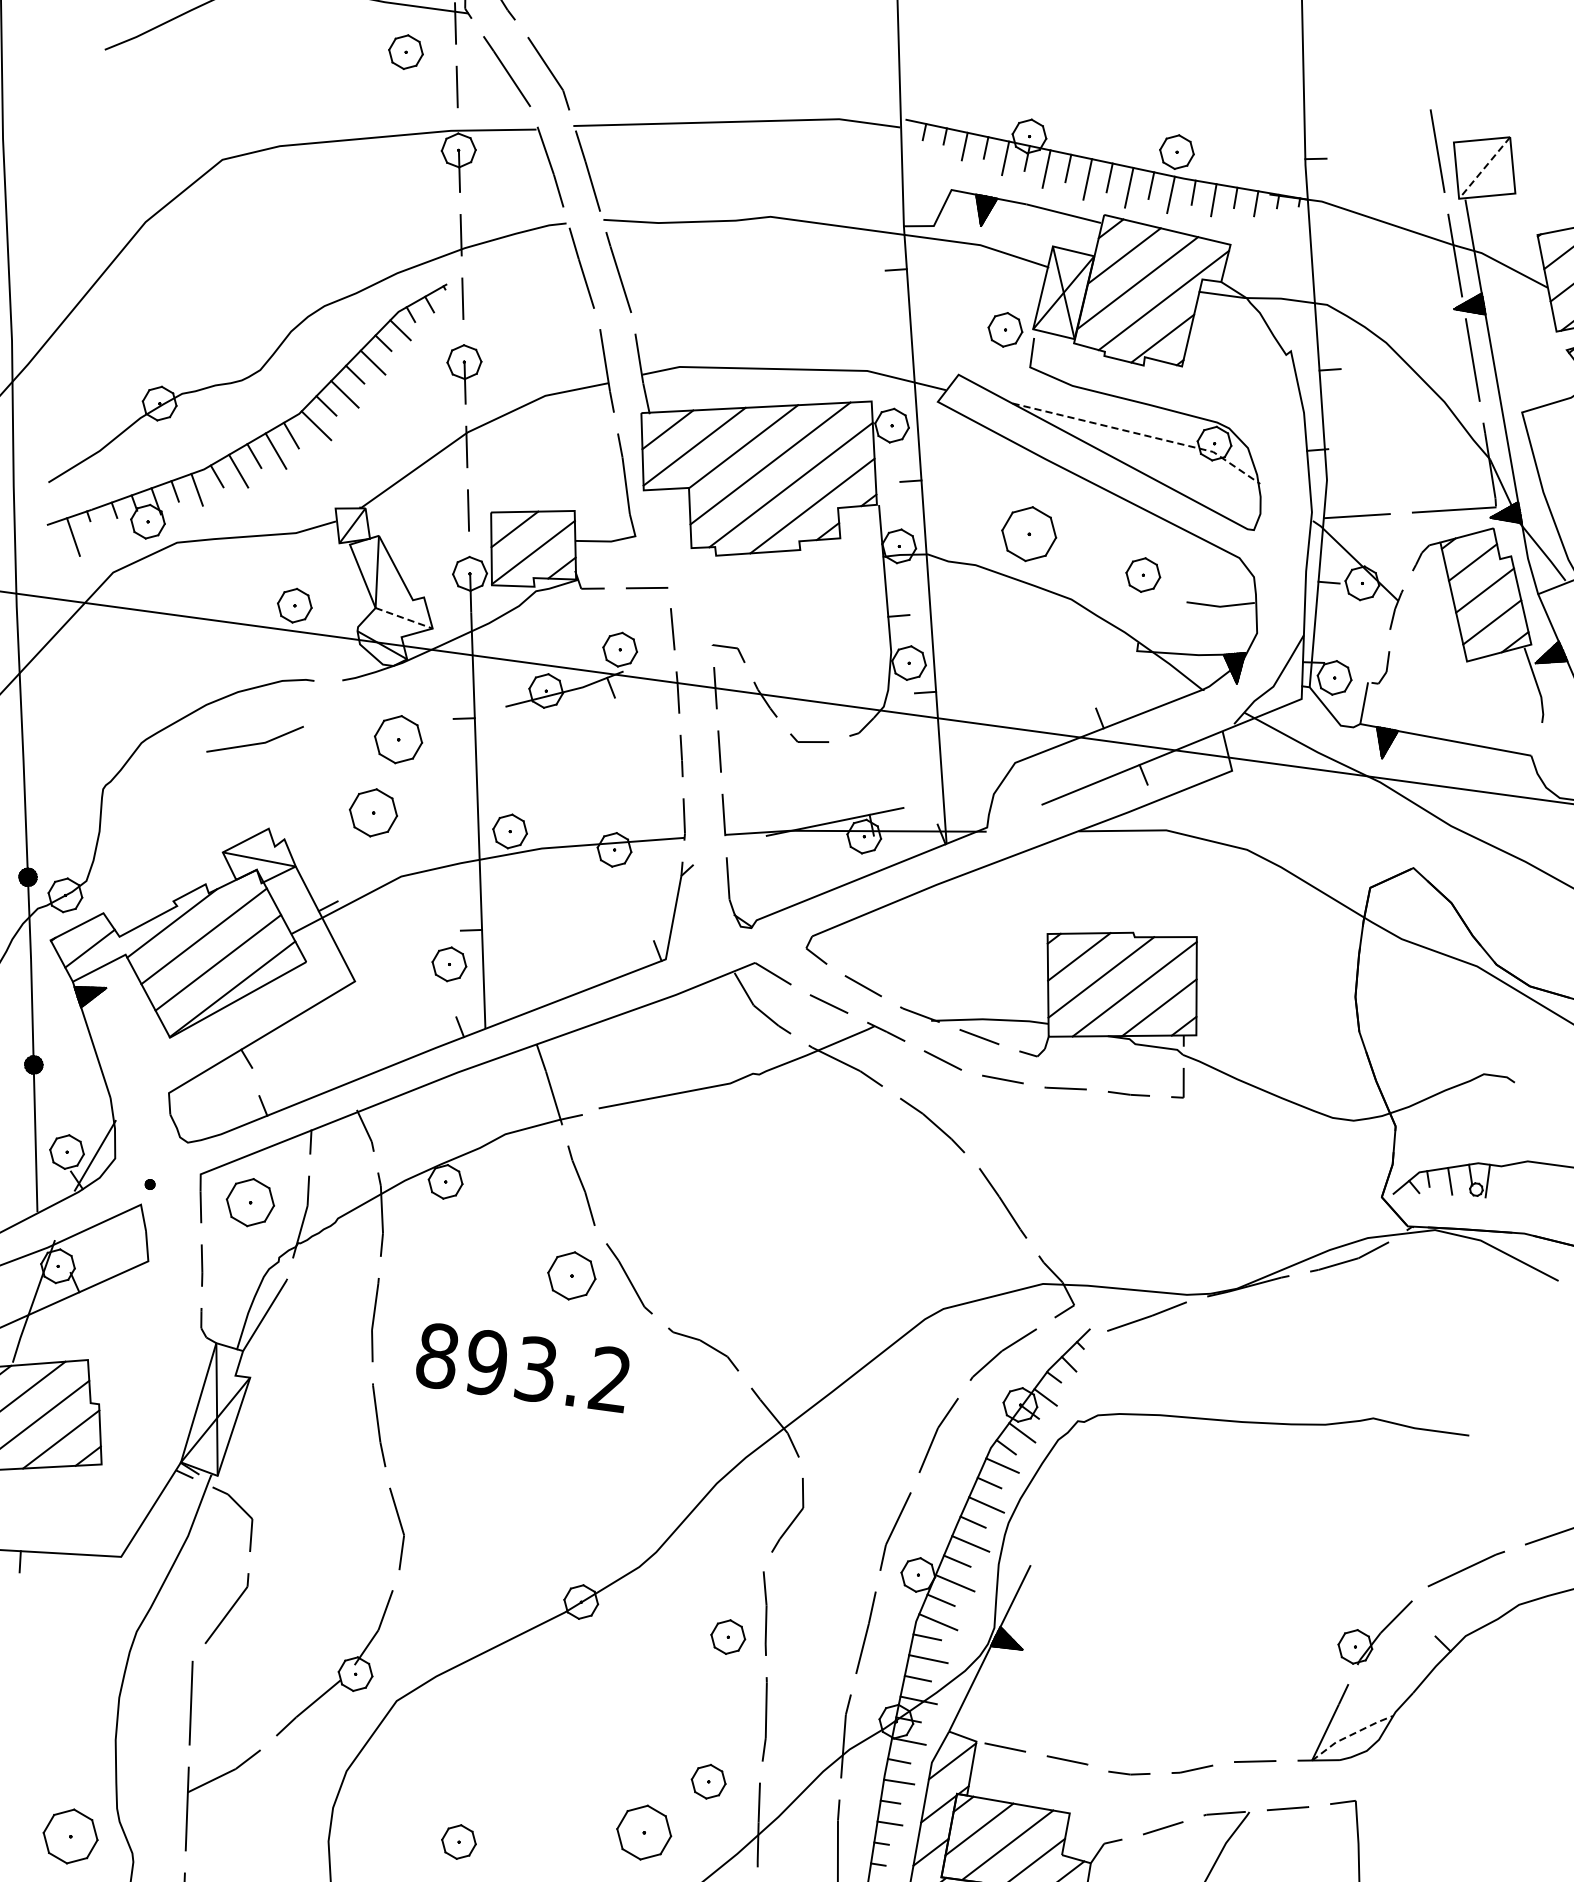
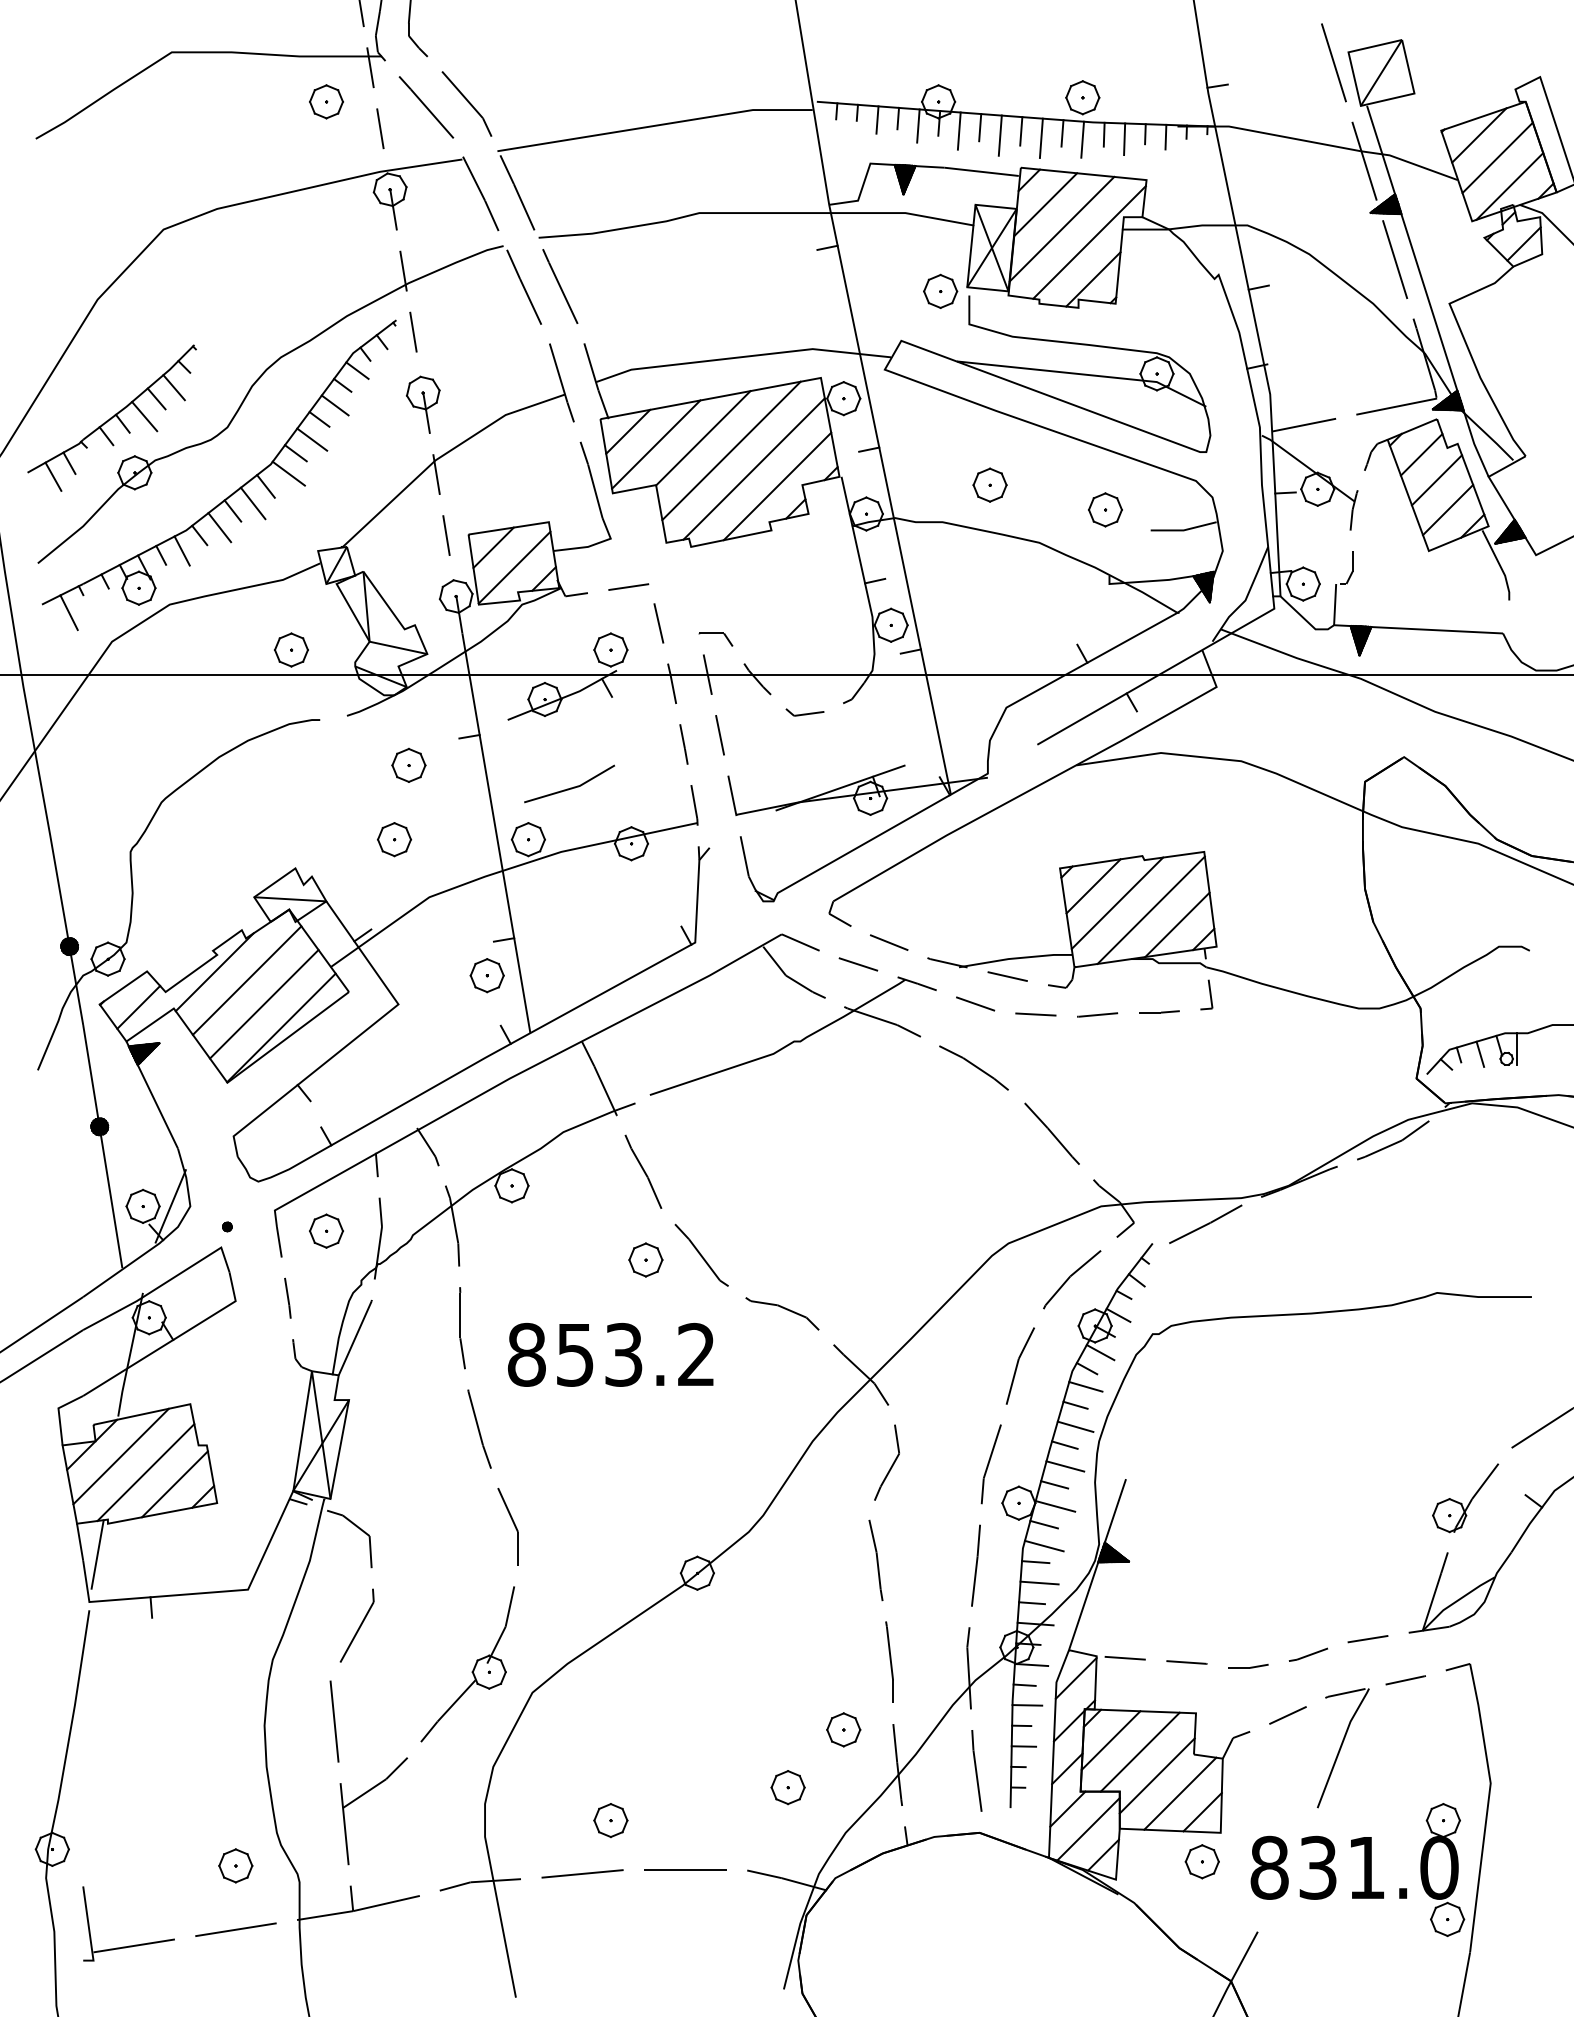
line: (1484, 167) -> (1381, 72), dashed -> solid
part: (143, 344) -> (111, 417), added
line: (1141, 434) -> (1085, 374), dashed -> solid
part: (1028, 533) -> (989, 484), size x0.62
line: (404, 617) -> (398, 647), dashed -> solid
part: (398, 738) -> (408, 764), size x0.71
line: (255, 743) -> (570, 787), moved
part: (373, 812) -> (394, 839), size x0.71
part: (250, 1201) -> (326, 1230), size x0.71
part: (571, 1275) -> (645, 1259), size x0.71
text: (487, 1362) -> (575, 1354), 893.2 -> 853.2
part: (728, 1636) -> (843, 1587), removed
line: (1350, 1735) -> (1456, 1601), dashed -> solid
part: (643, 1832) -> (787, 1787), size x0.62
part: (70, 1836) -> (235, 1865), size x0.62

